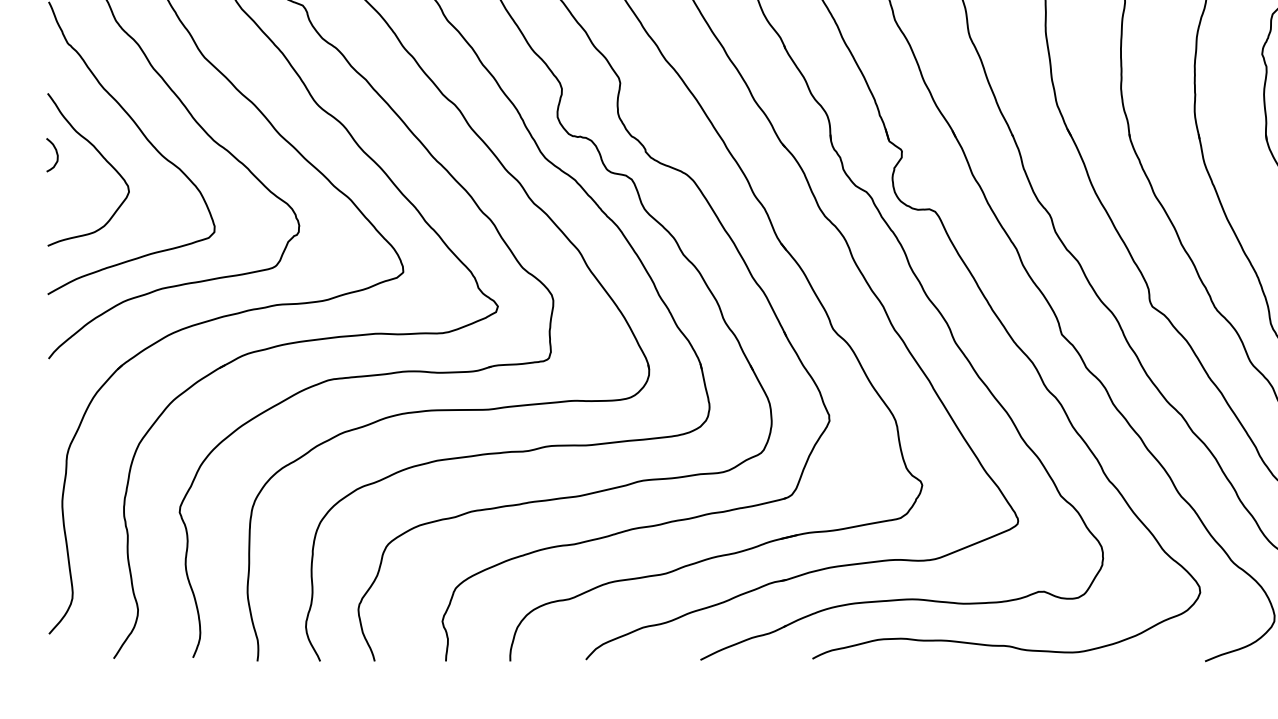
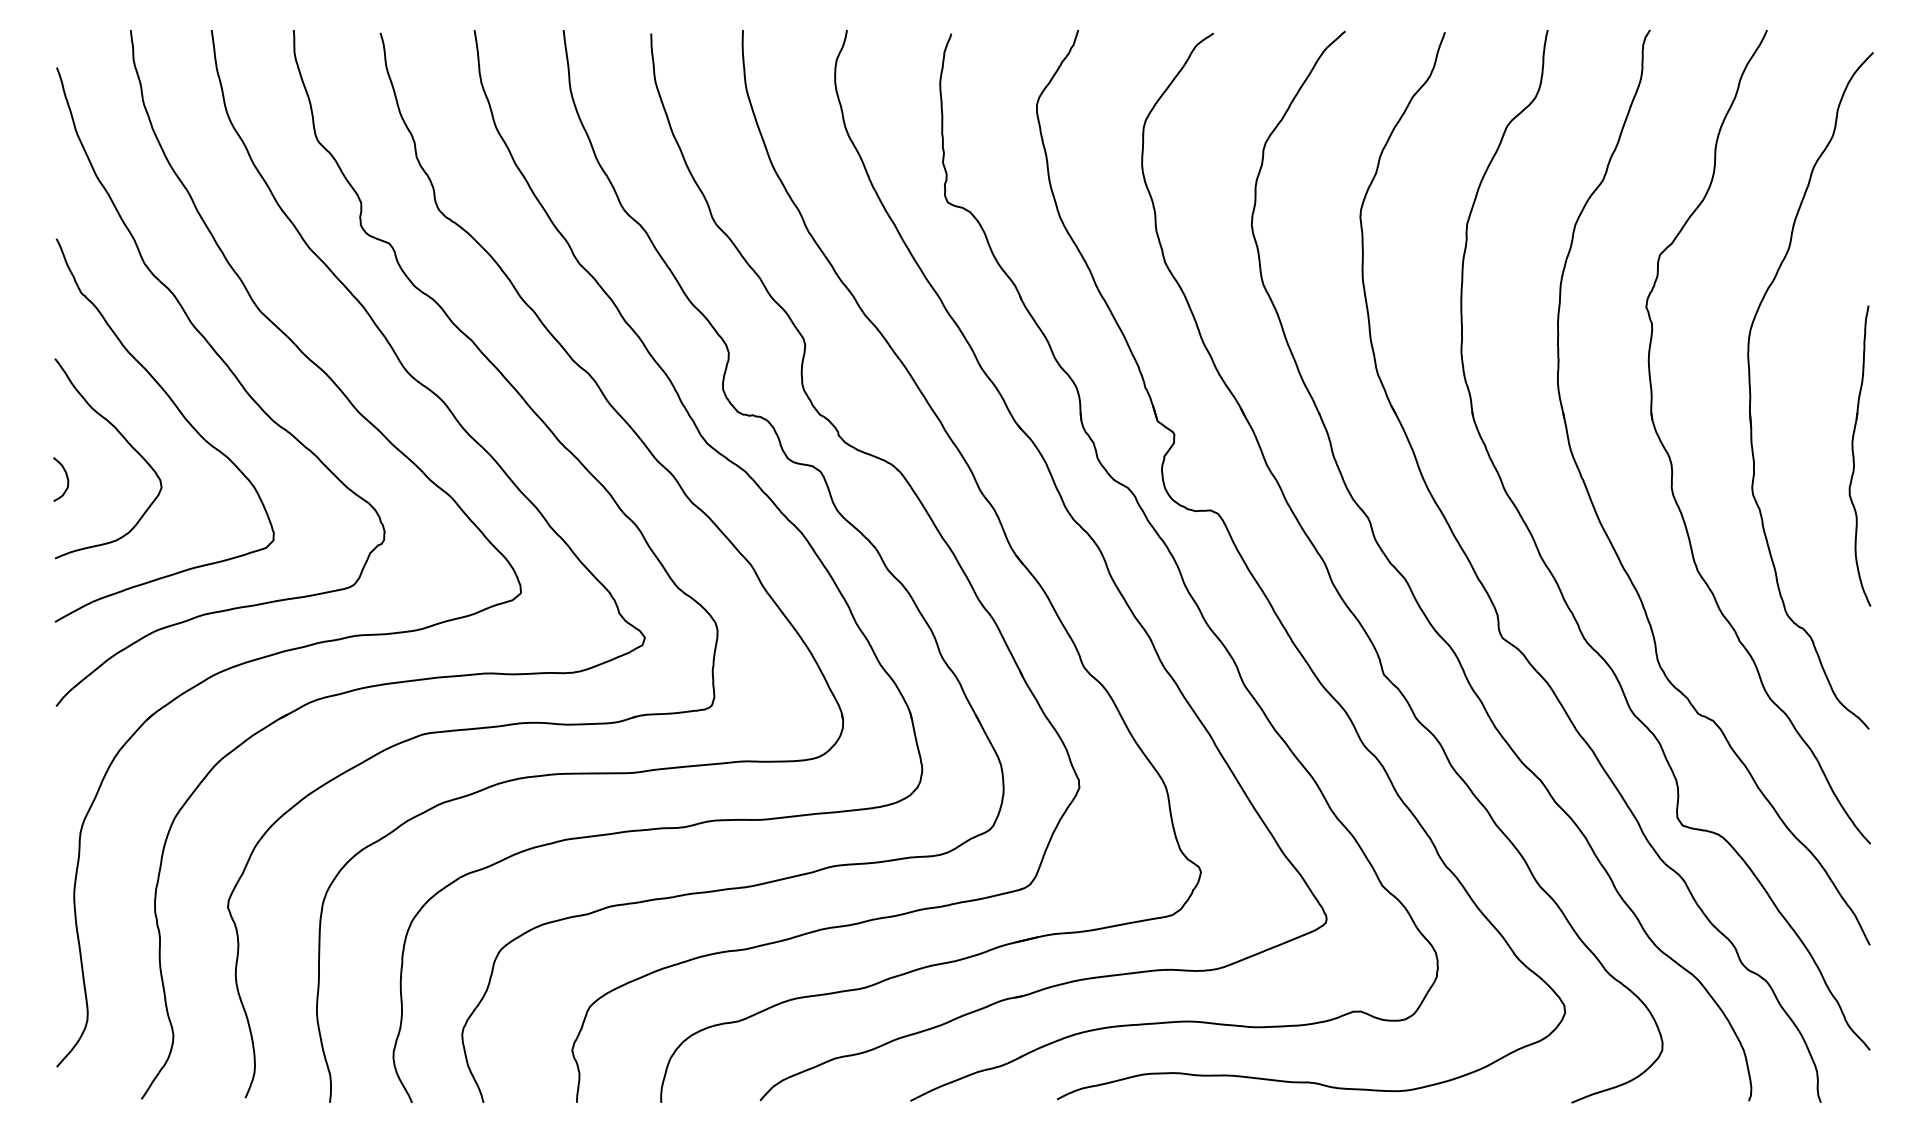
curve: (56, 154) -> (66, 478), moved

